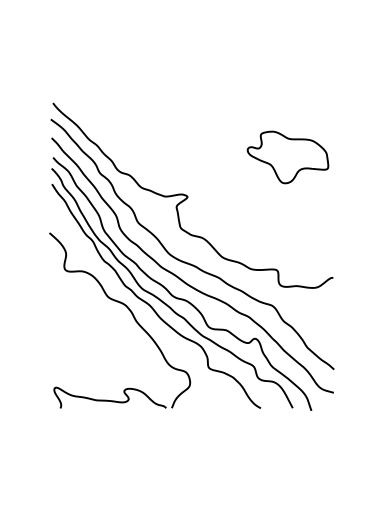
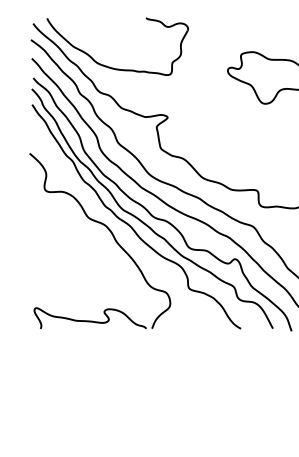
part: (131, 146) -> (111, 66), added

